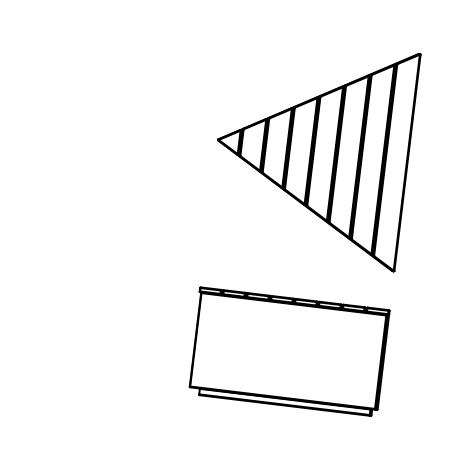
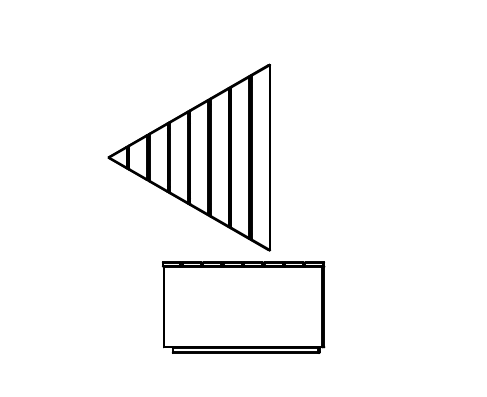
part: (311, 151) -> (188, 157), moved

